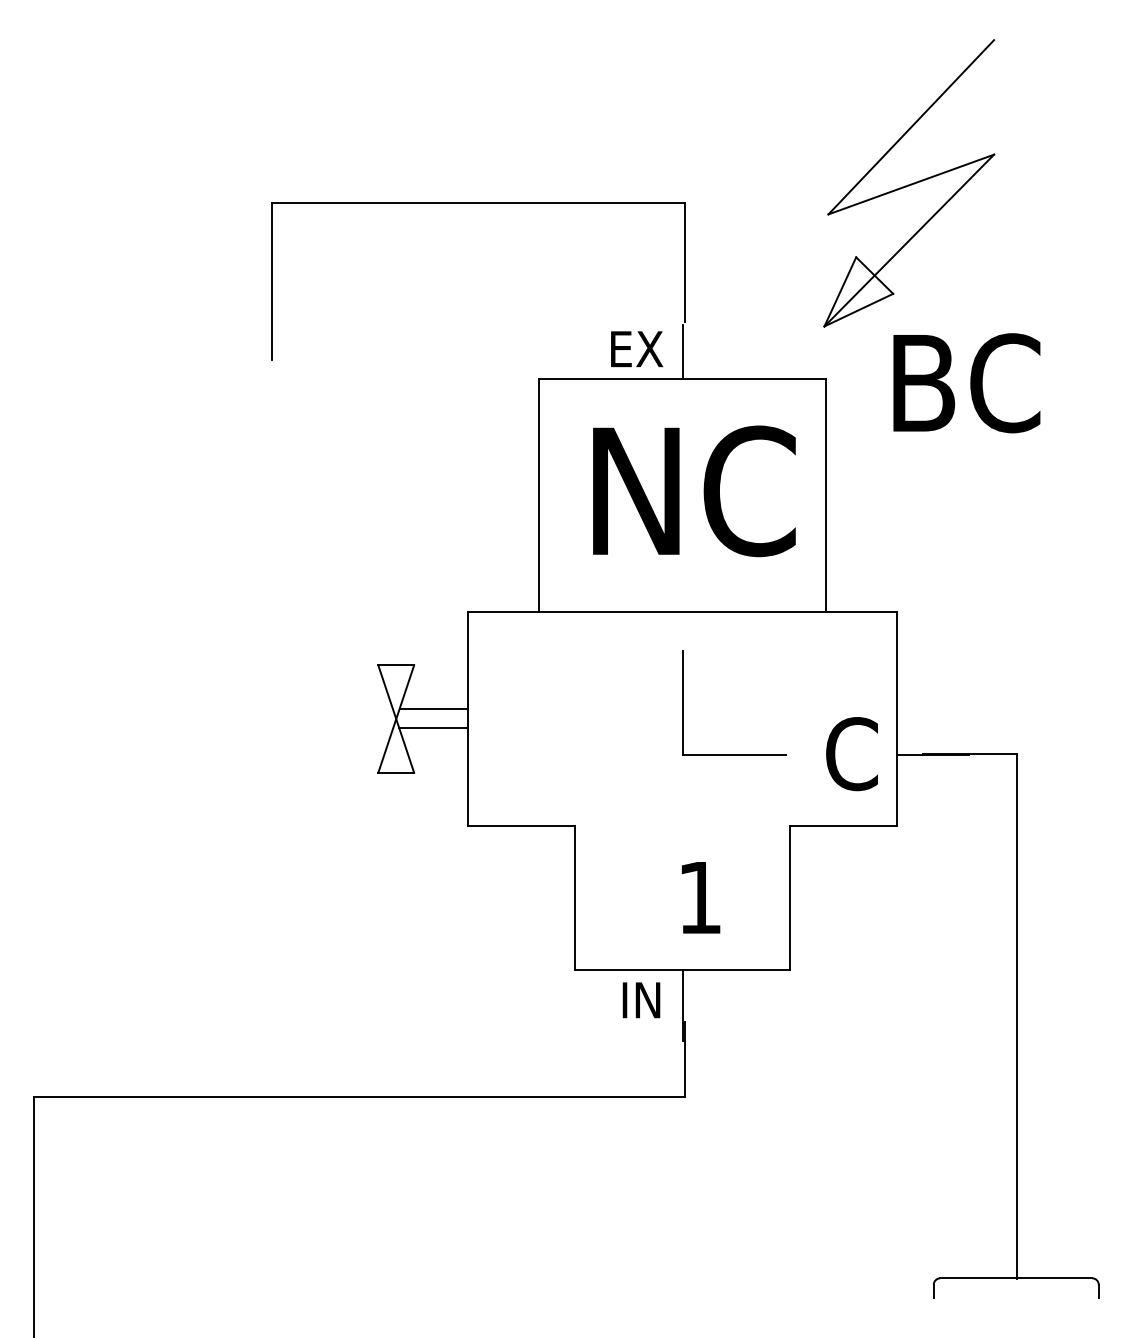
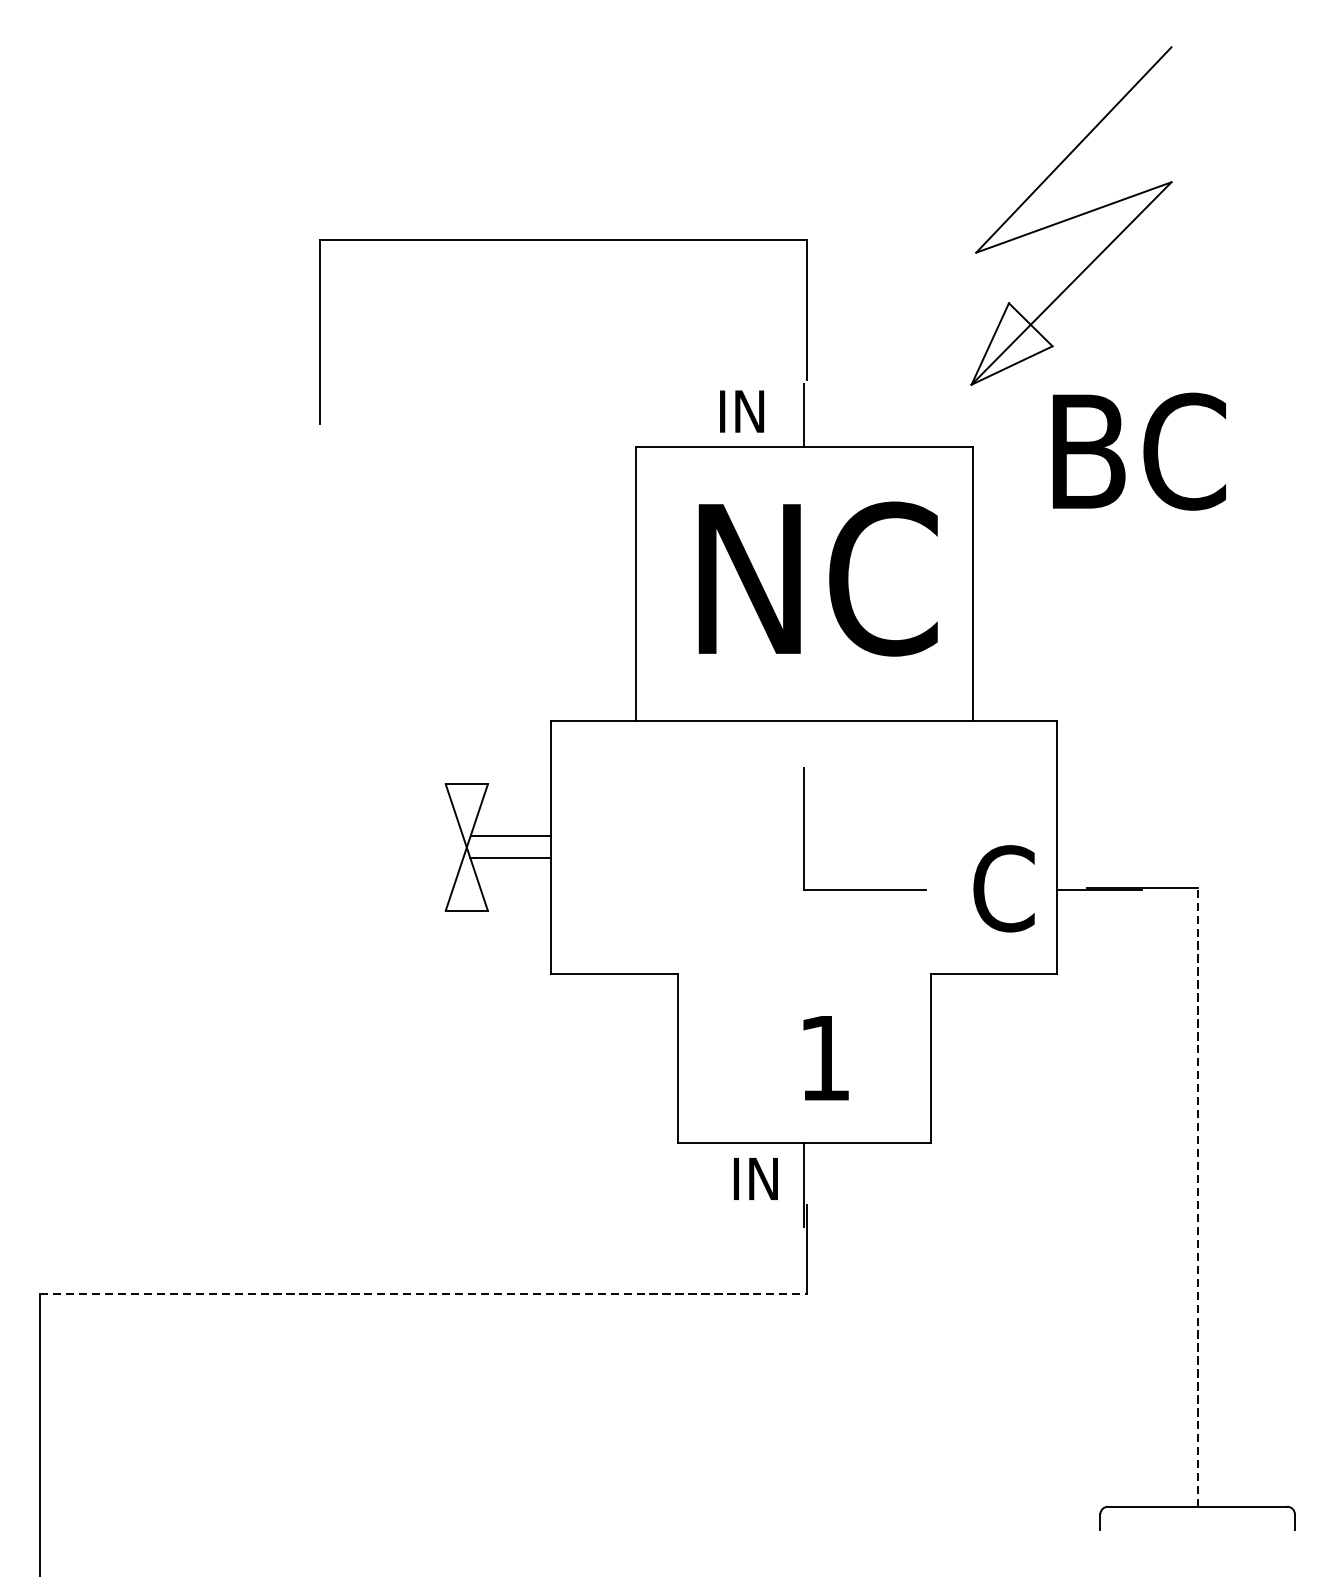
text: (639, 349) -> (753, 411), EX -> IN
line: (1016, 1016) -> (1197, 1198), solid -> dashed
line: (360, 1097) -> (424, 1293), solid -> dashed

